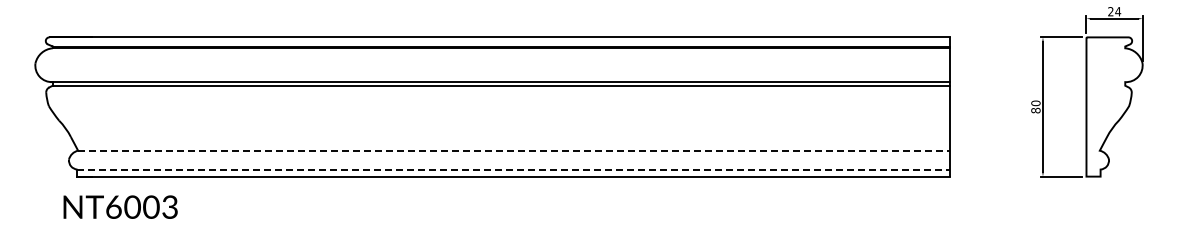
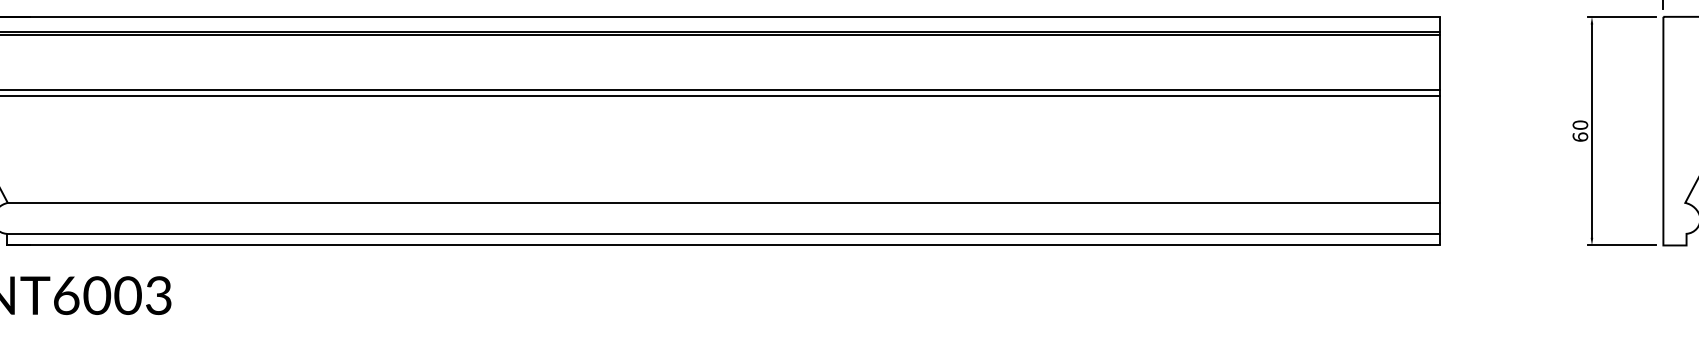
text: (1035, 110) -> (1579, 136), 80 -> 60
line: (514, 150) -> (724, 202), dashed -> solid
line: (514, 169) -> (724, 233), dashed -> solid

